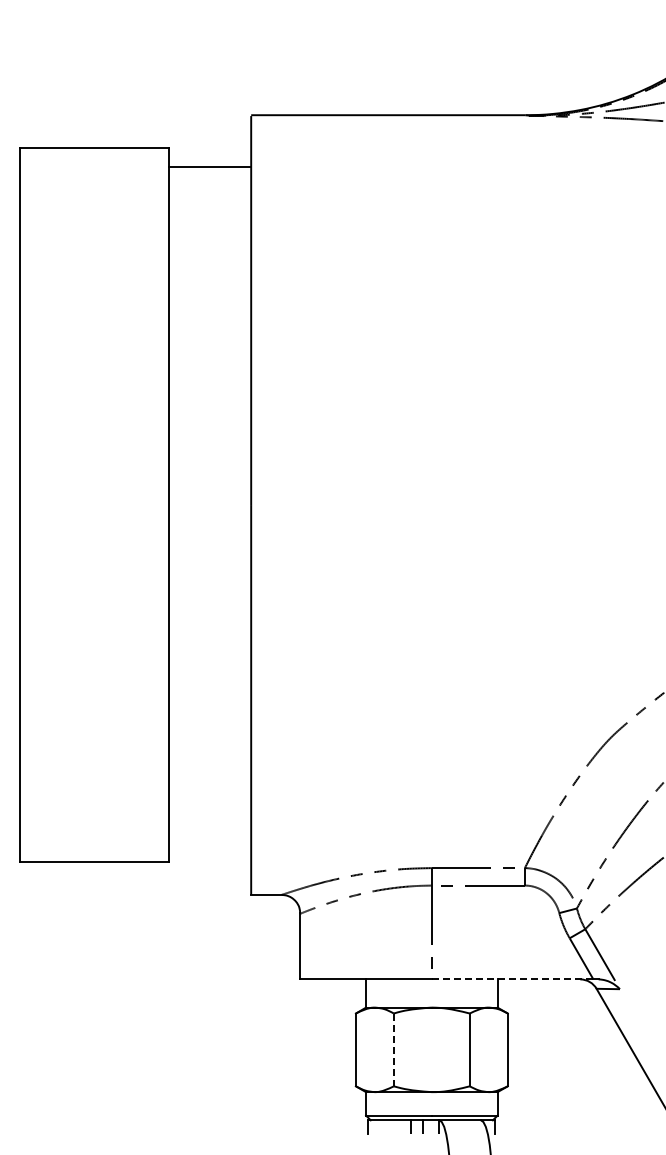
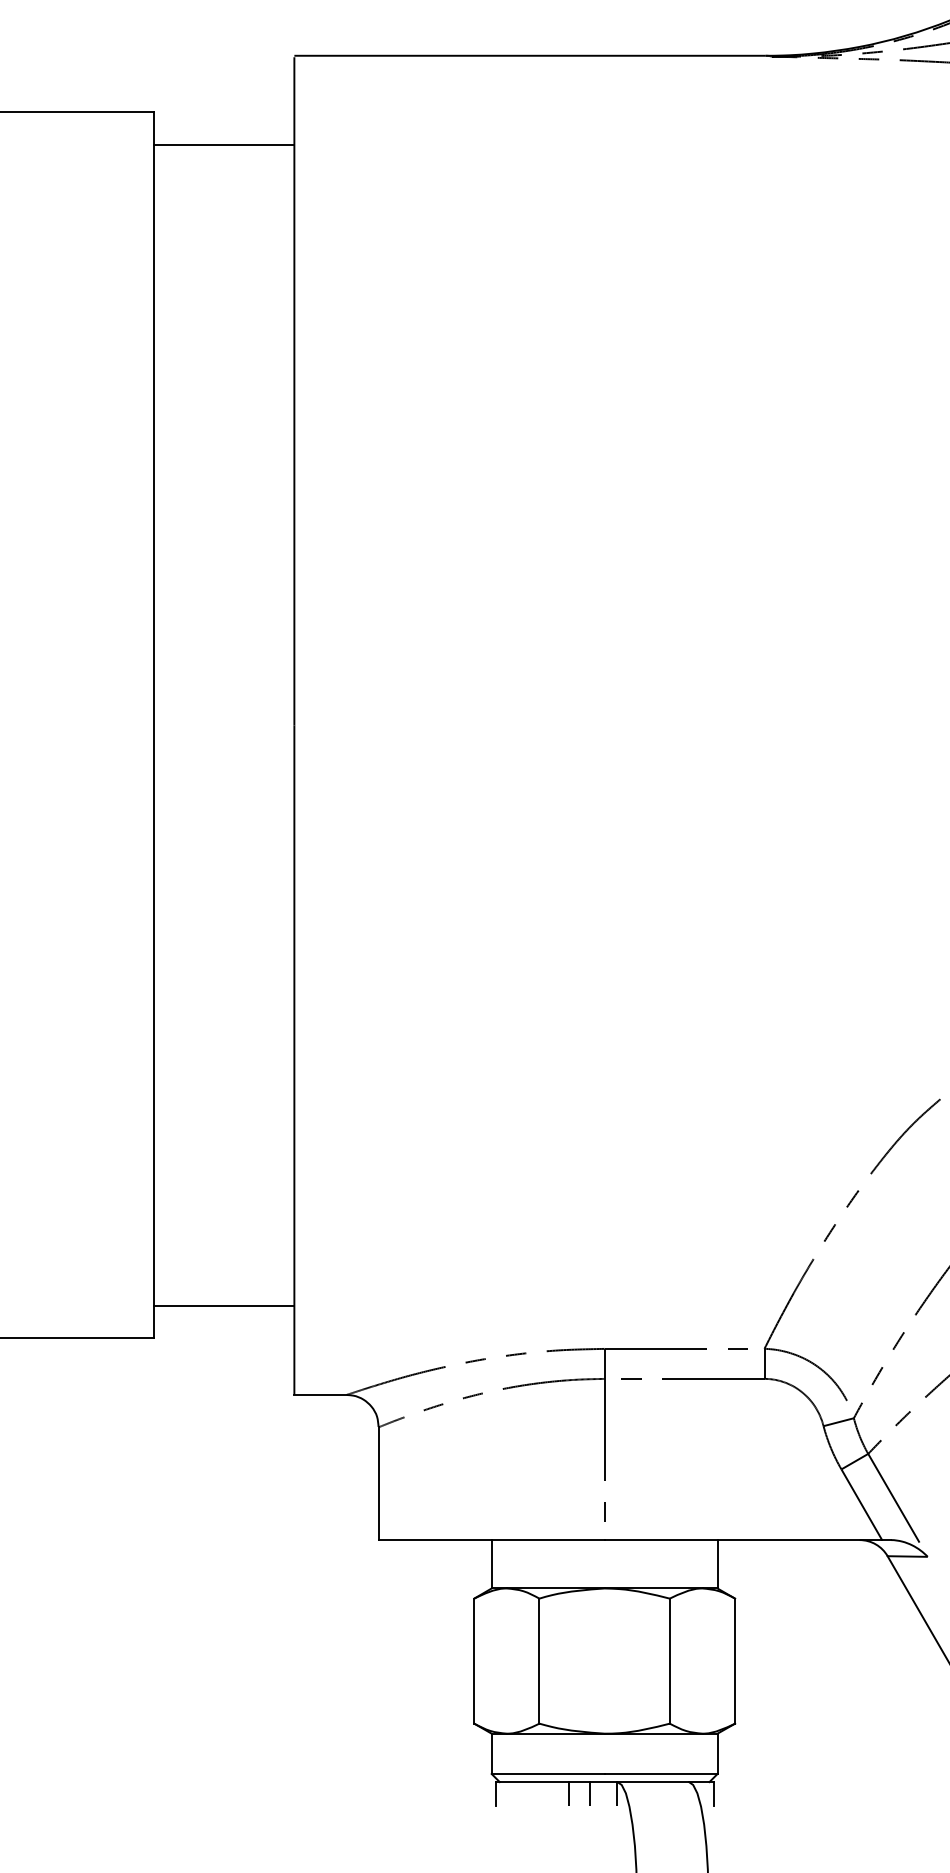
line: (210, 843) -> (224, 1306), added
line: (512, 979) -> (743, 1540), dashed -> solid
line: (393, 1050) -> (538, 1662), dashed -> solid

